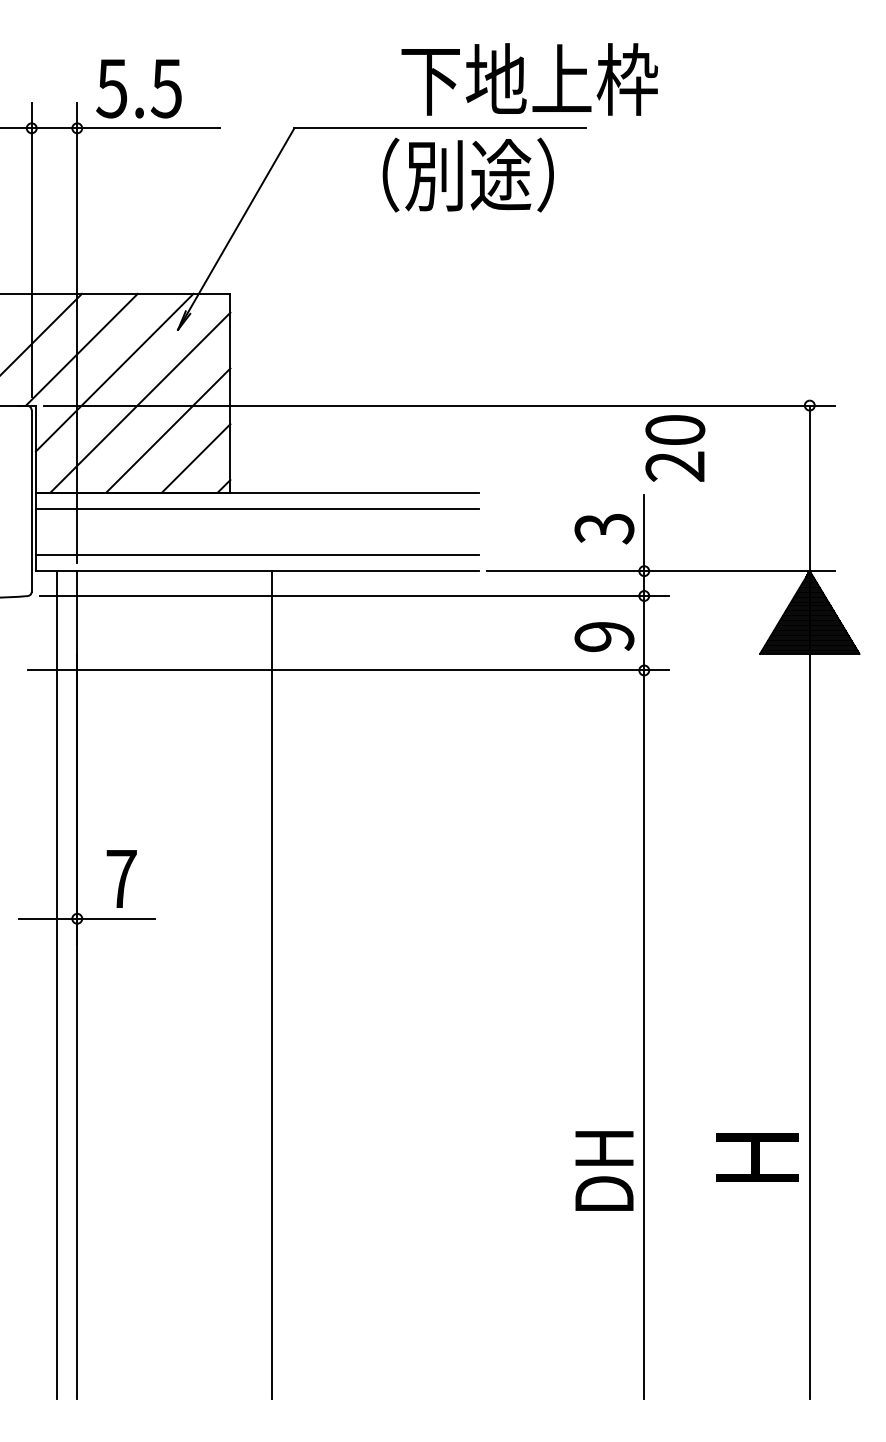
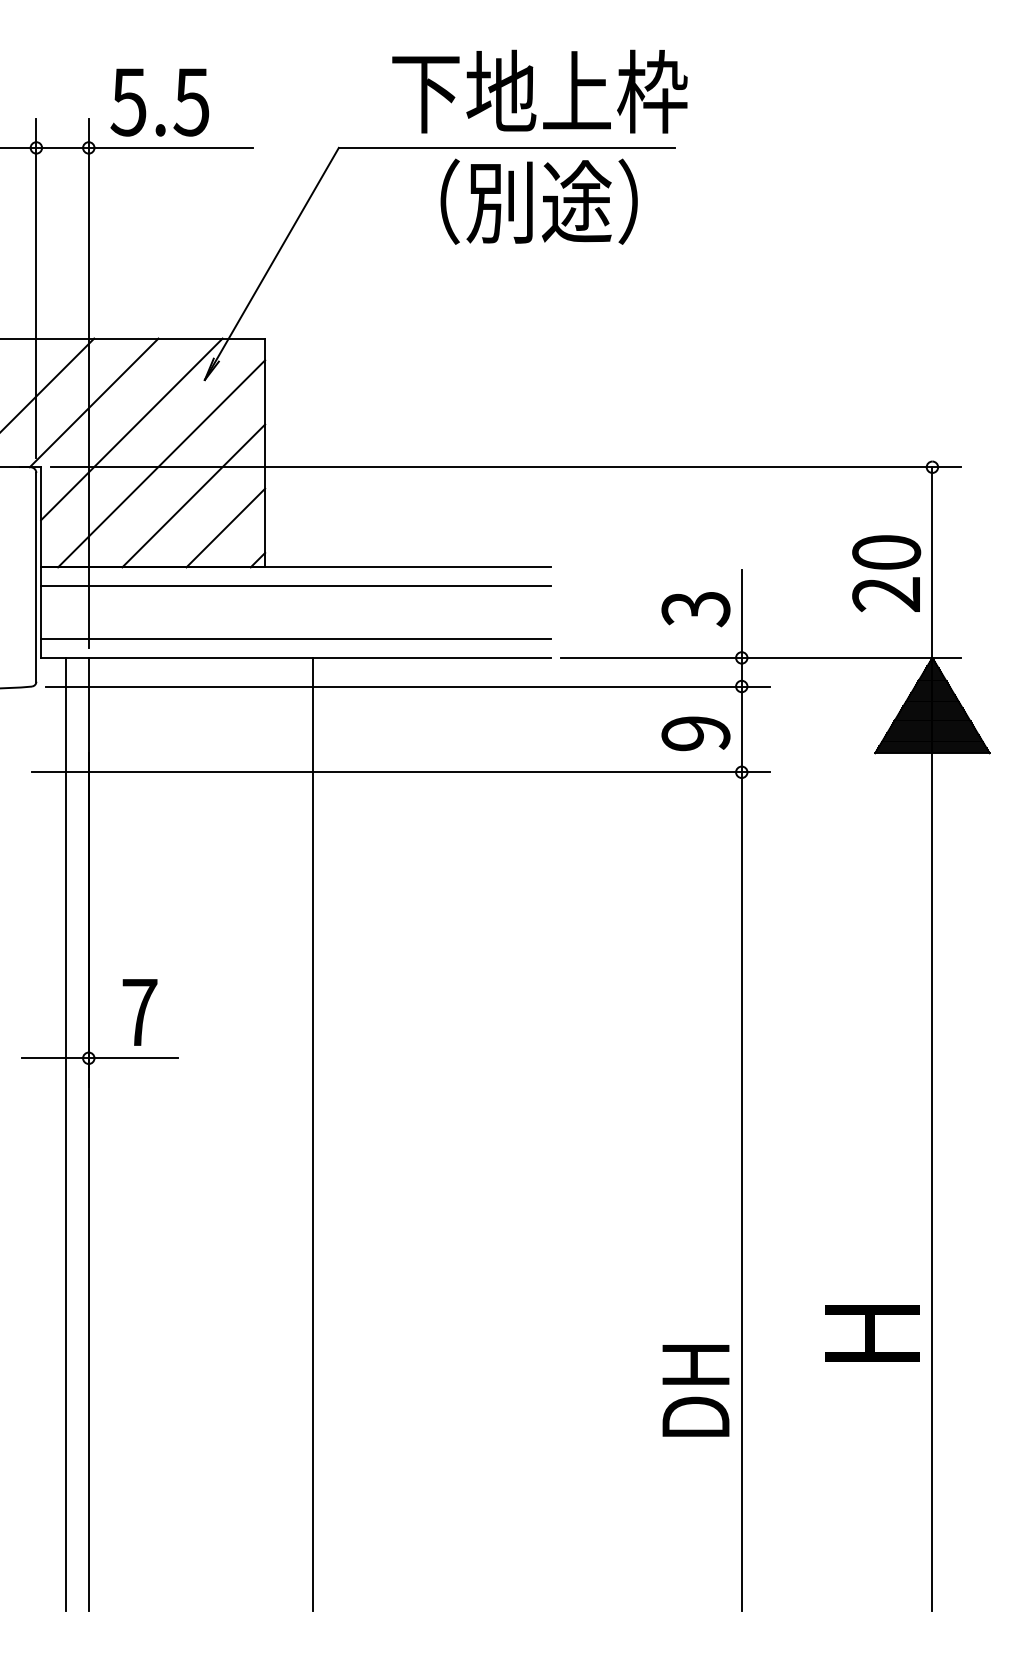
text: (529, 79) -> (539, 91), moved
text: (675, 448) -> (886, 573), moved
text: (604, 1170) -> (695, 1390), moved

